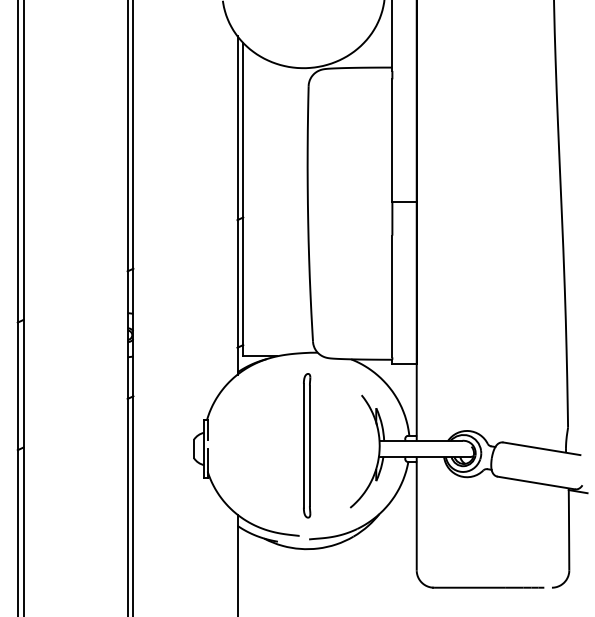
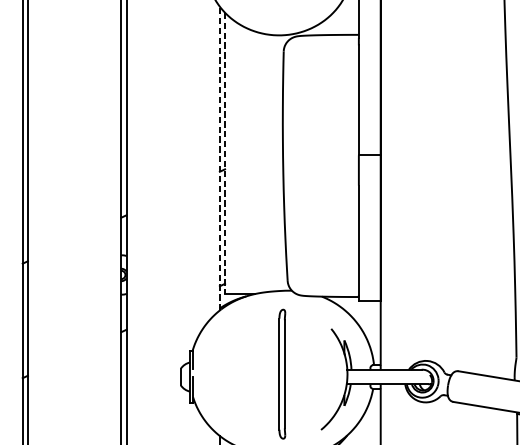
line: (243, 199) -> (225, 153), solid -> dashed
line: (237, 204) -> (219, 157), solid -> dashed

